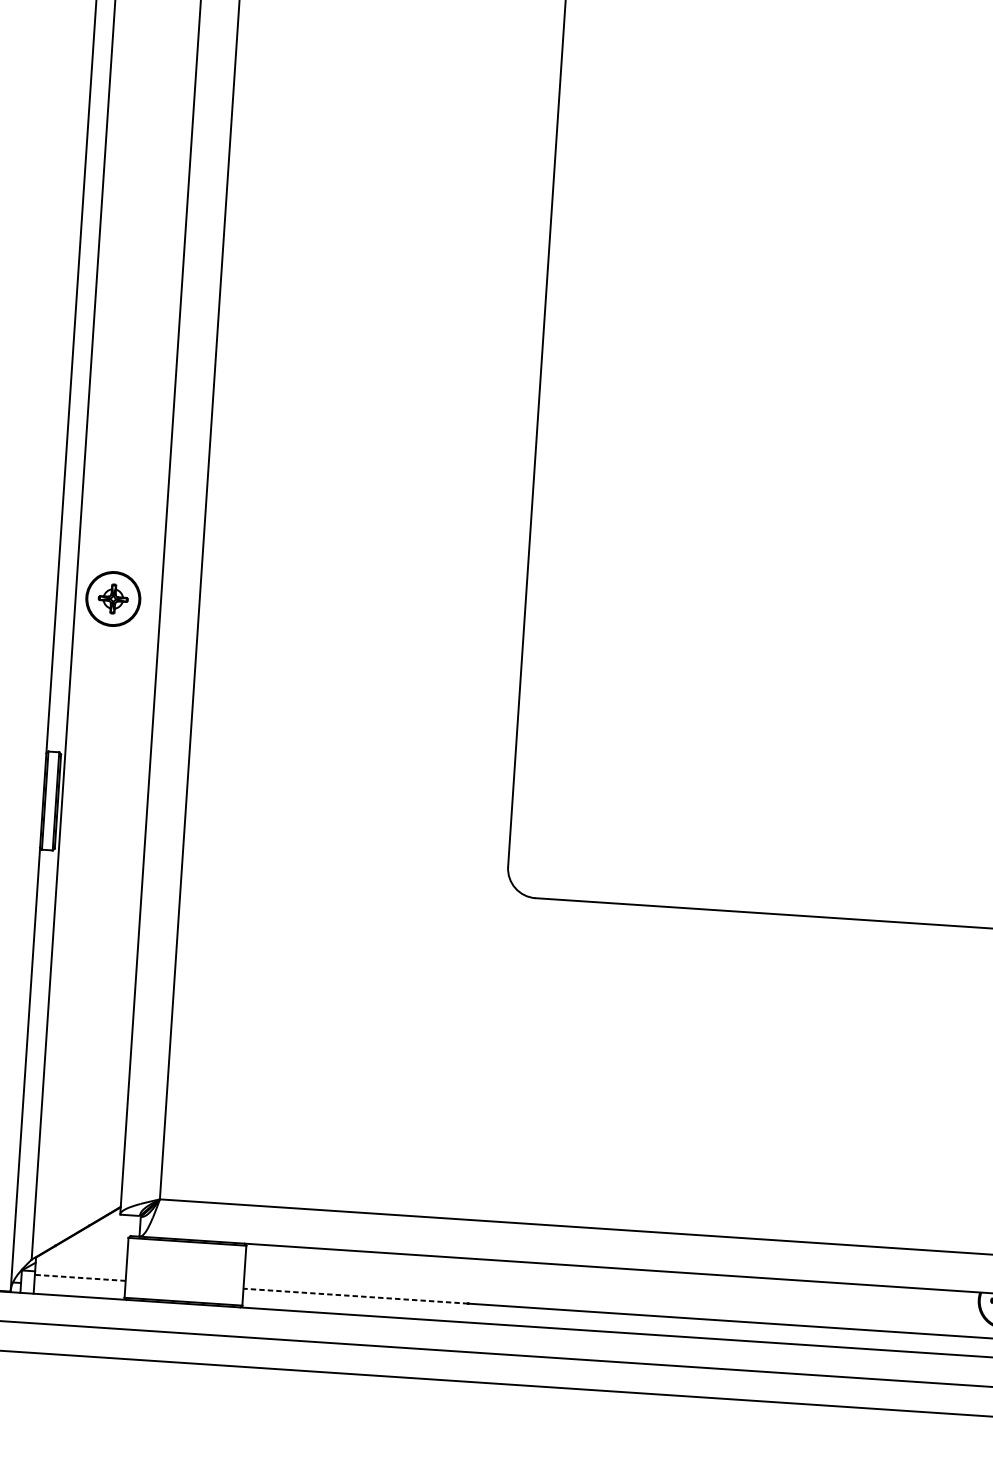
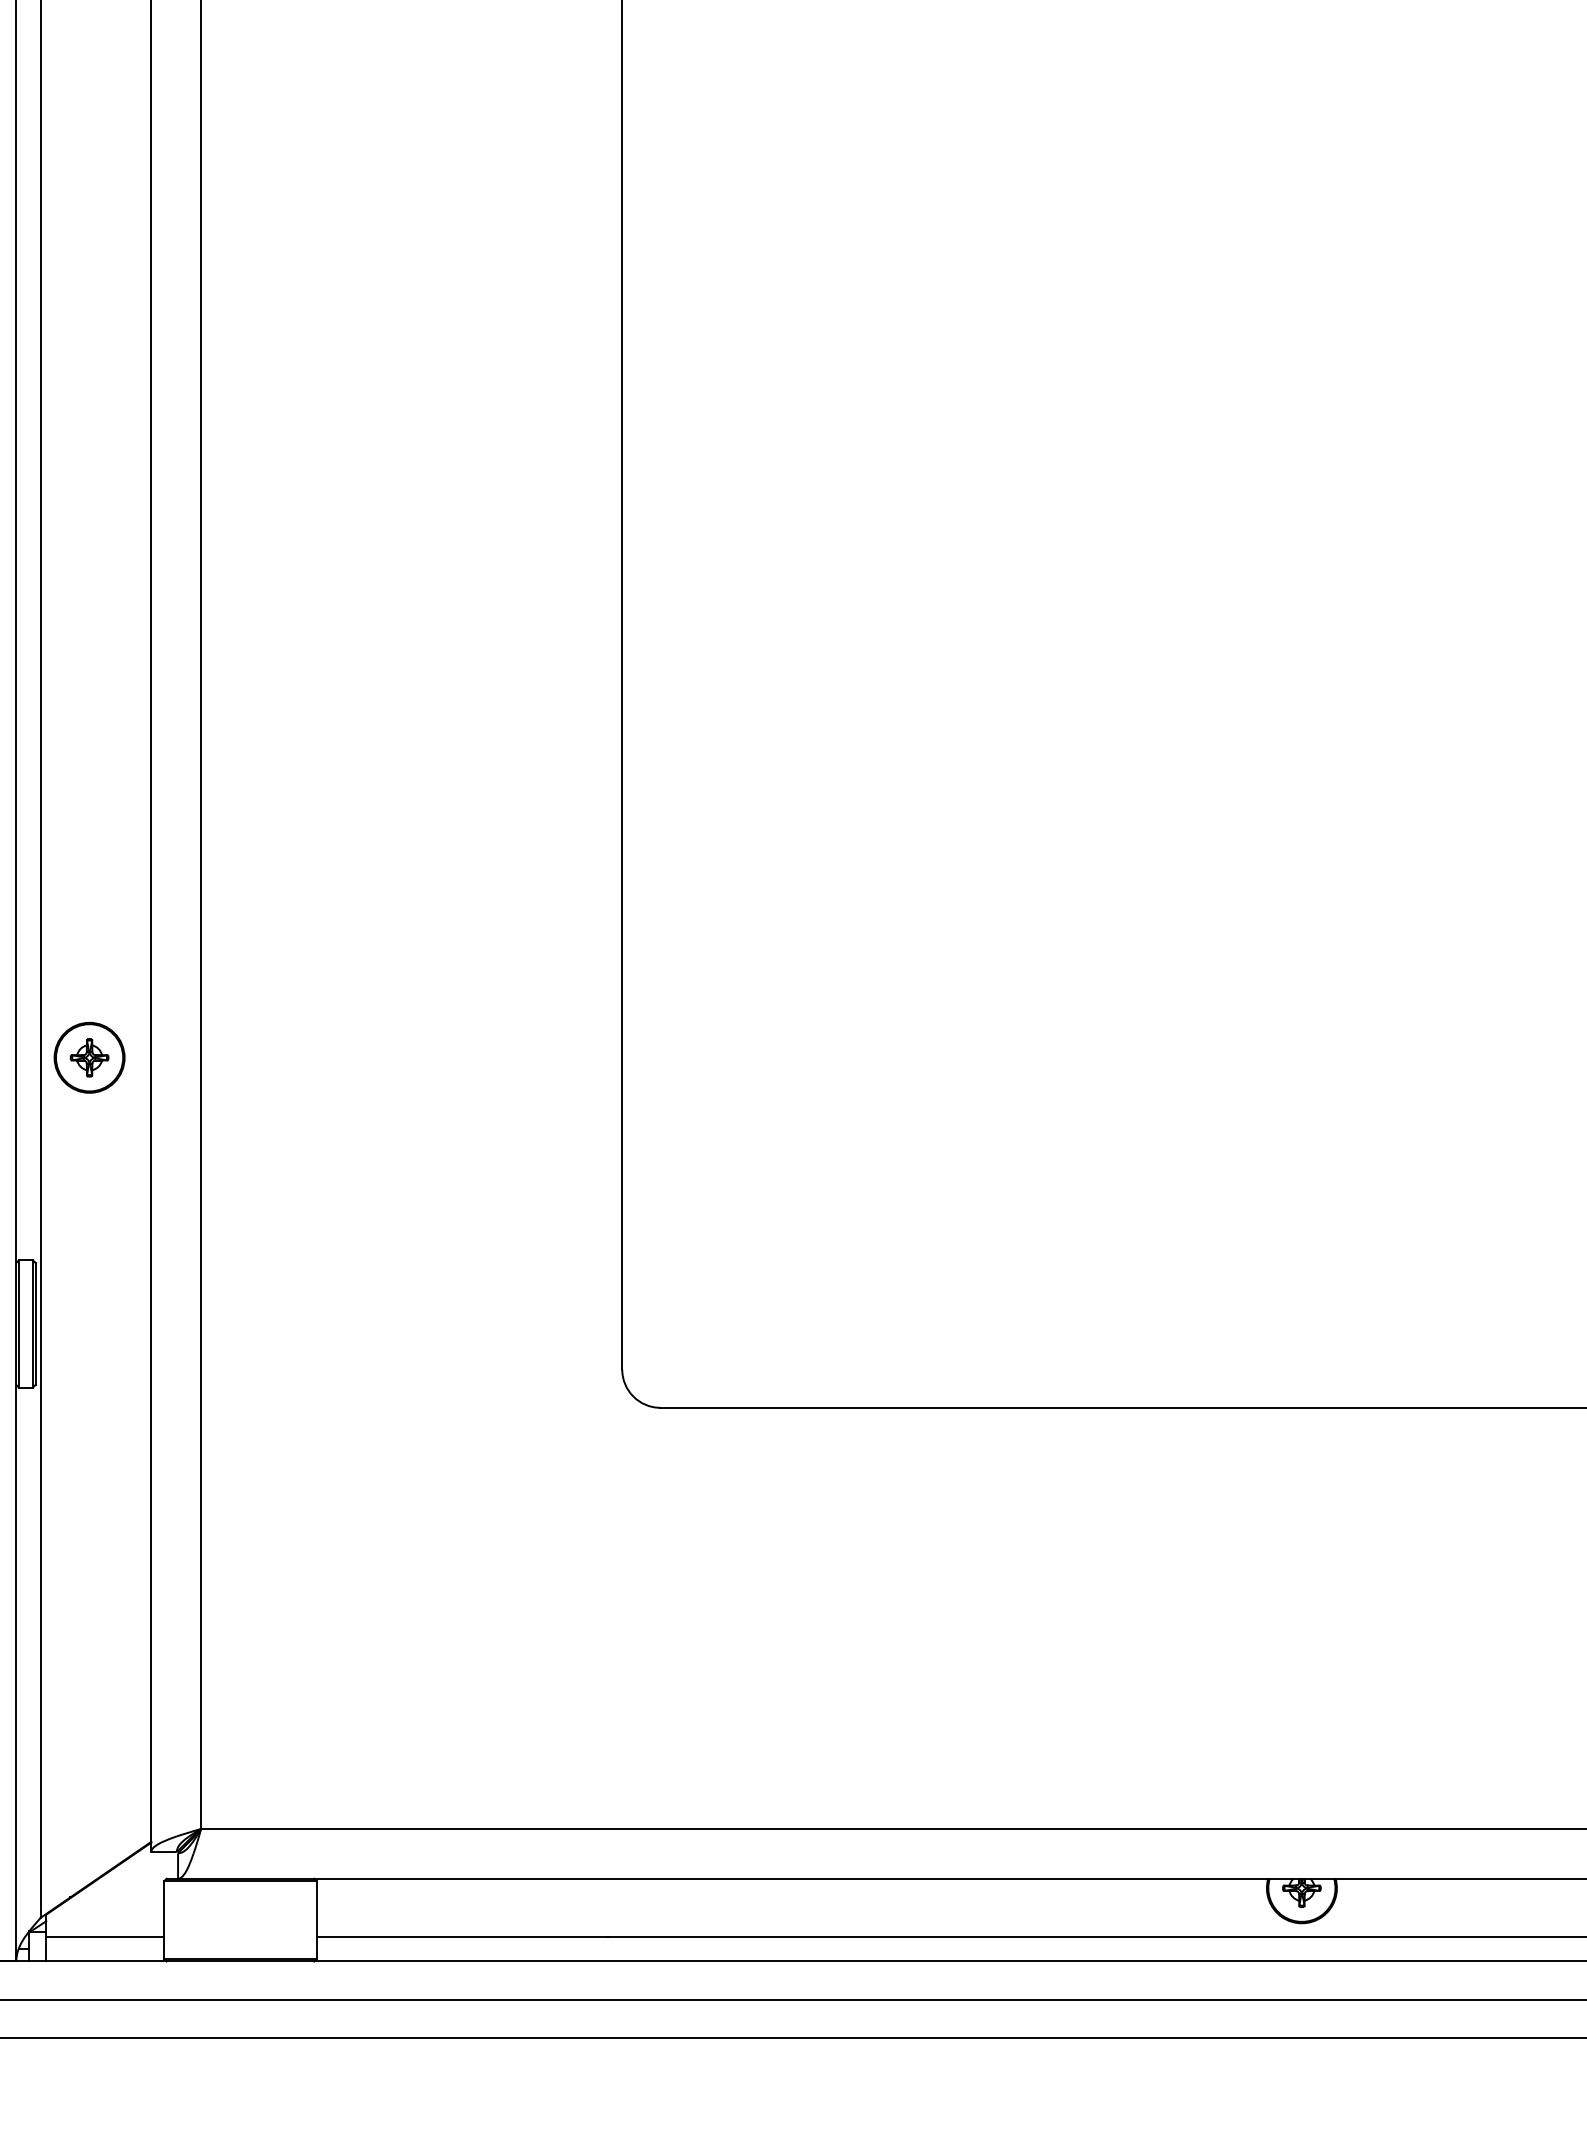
line: (80, 1278) -> (105, 1937), dashed -> solid
line: (355, 1296) -> (462, 1937), dashed -> solid

